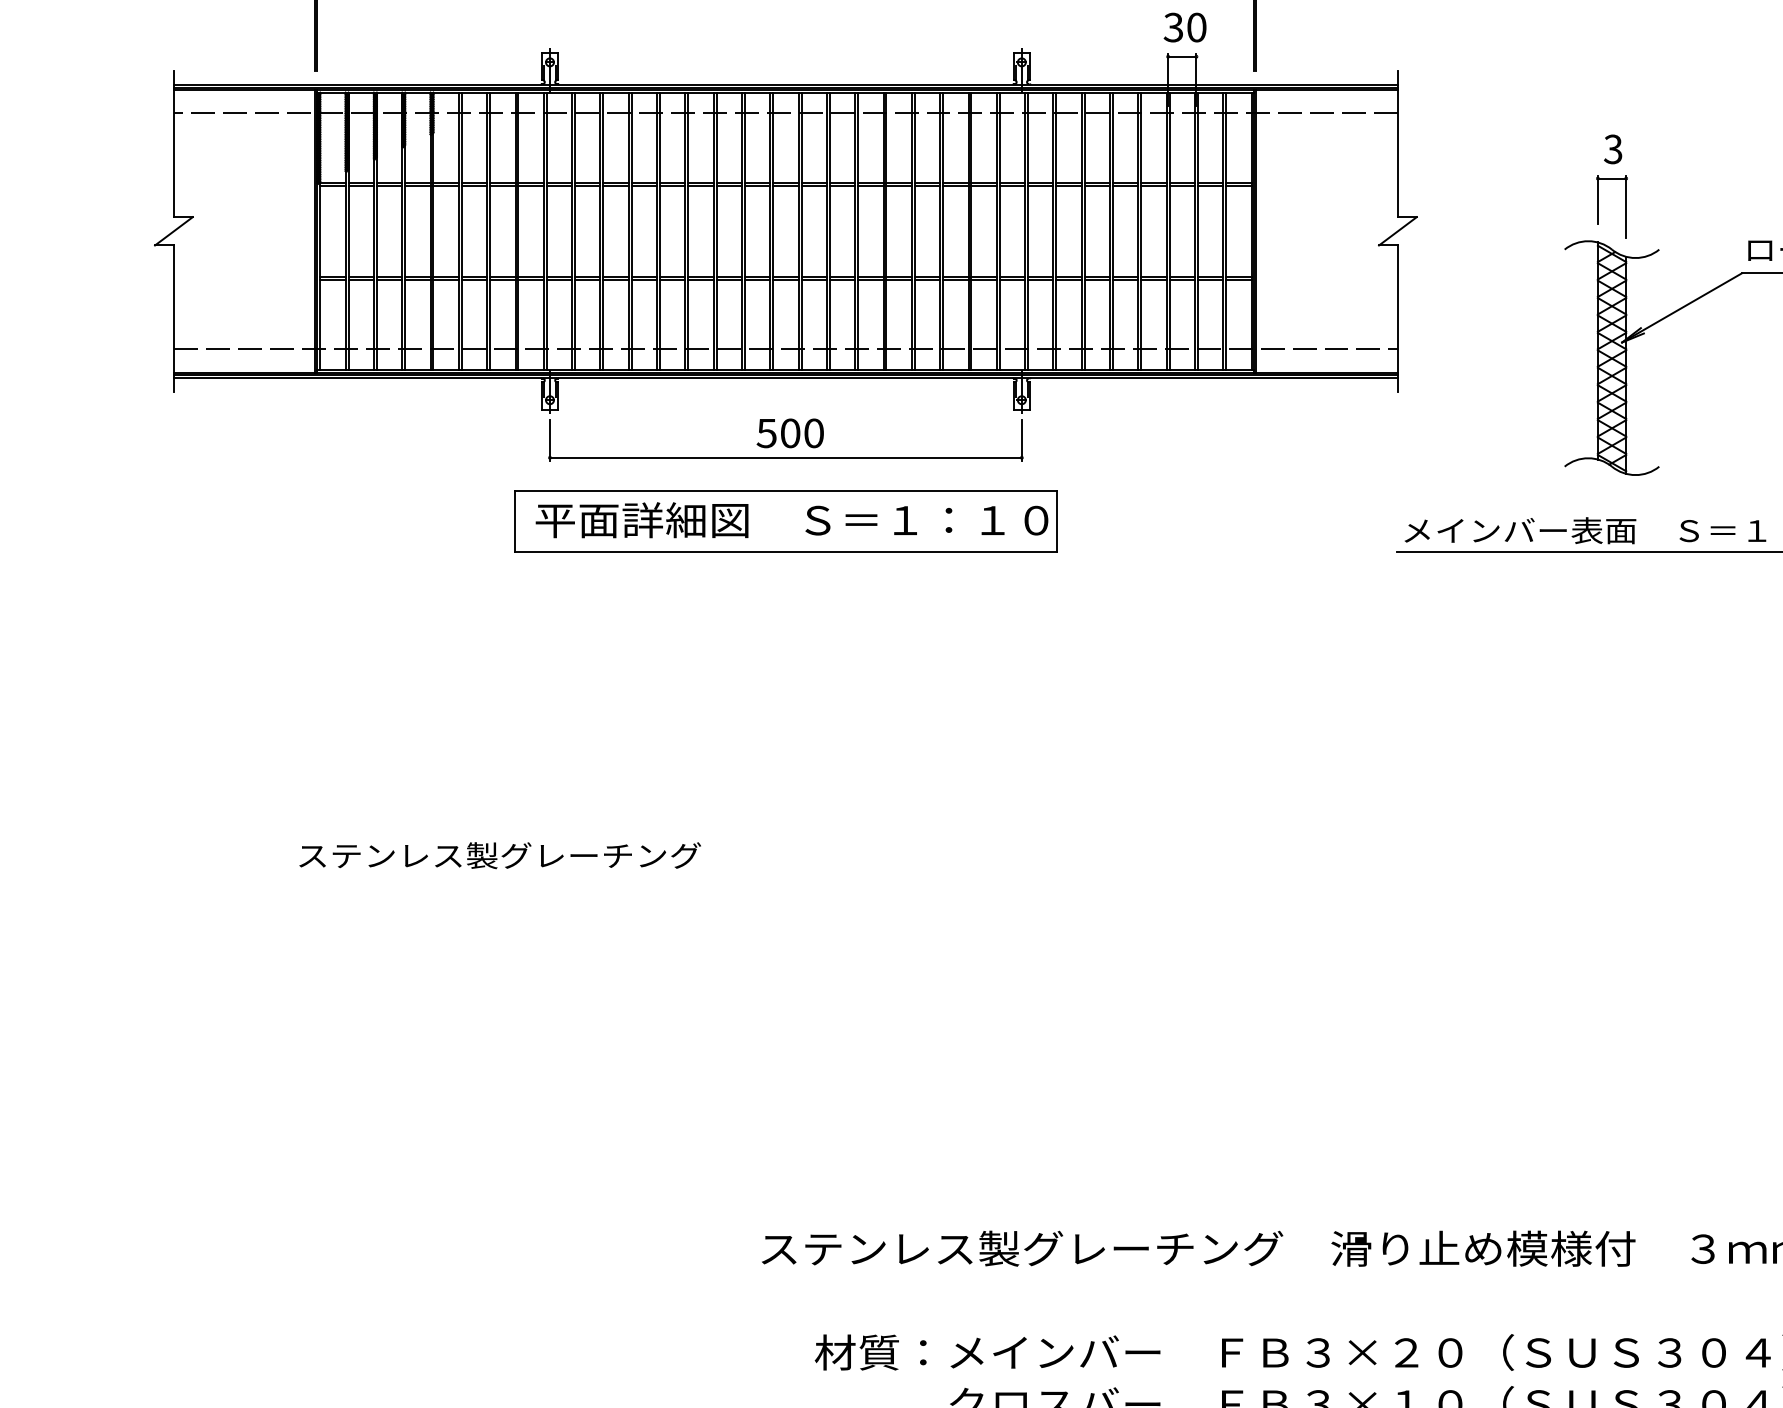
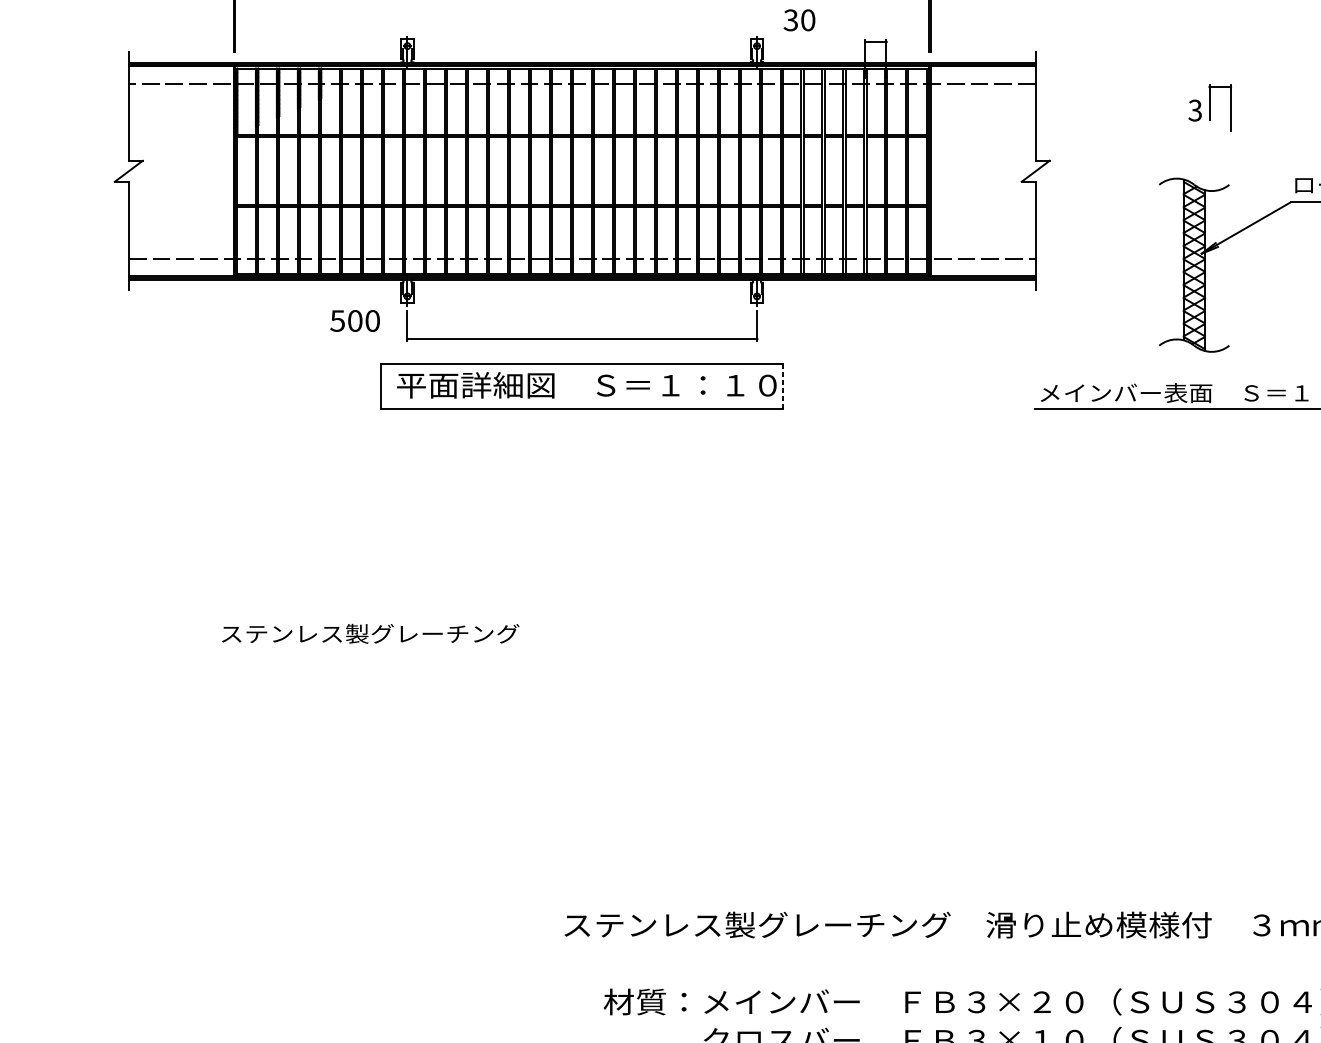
text: (1184, 27) -> (799, 20), moved
part: (1598, 206) -> (1210, 107), moved
text: (789, 433) -> (354, 321), moved
line: (1057, 521) -> (783, 386), solid -> dashed

